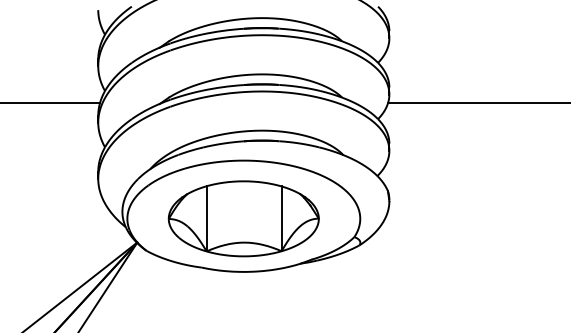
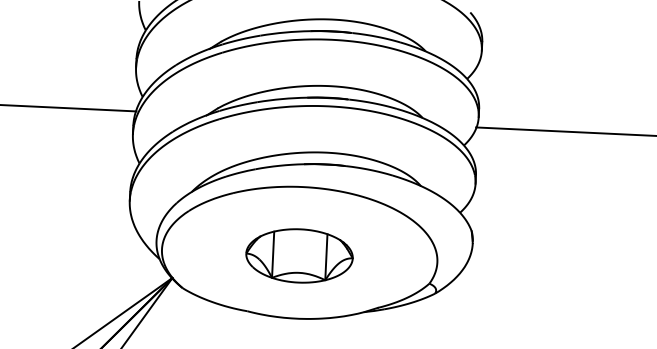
part: (243, 218) -> (299, 255), size x0.6

